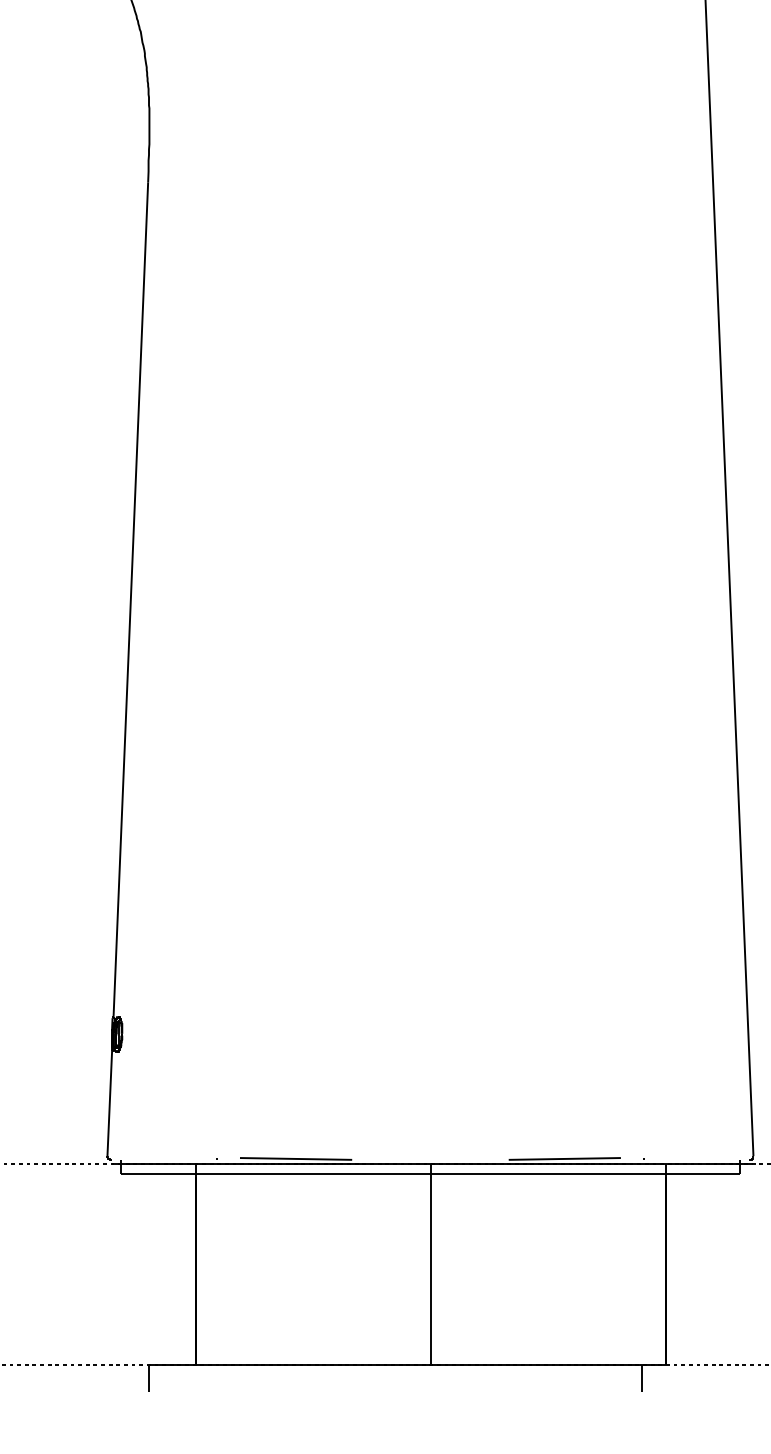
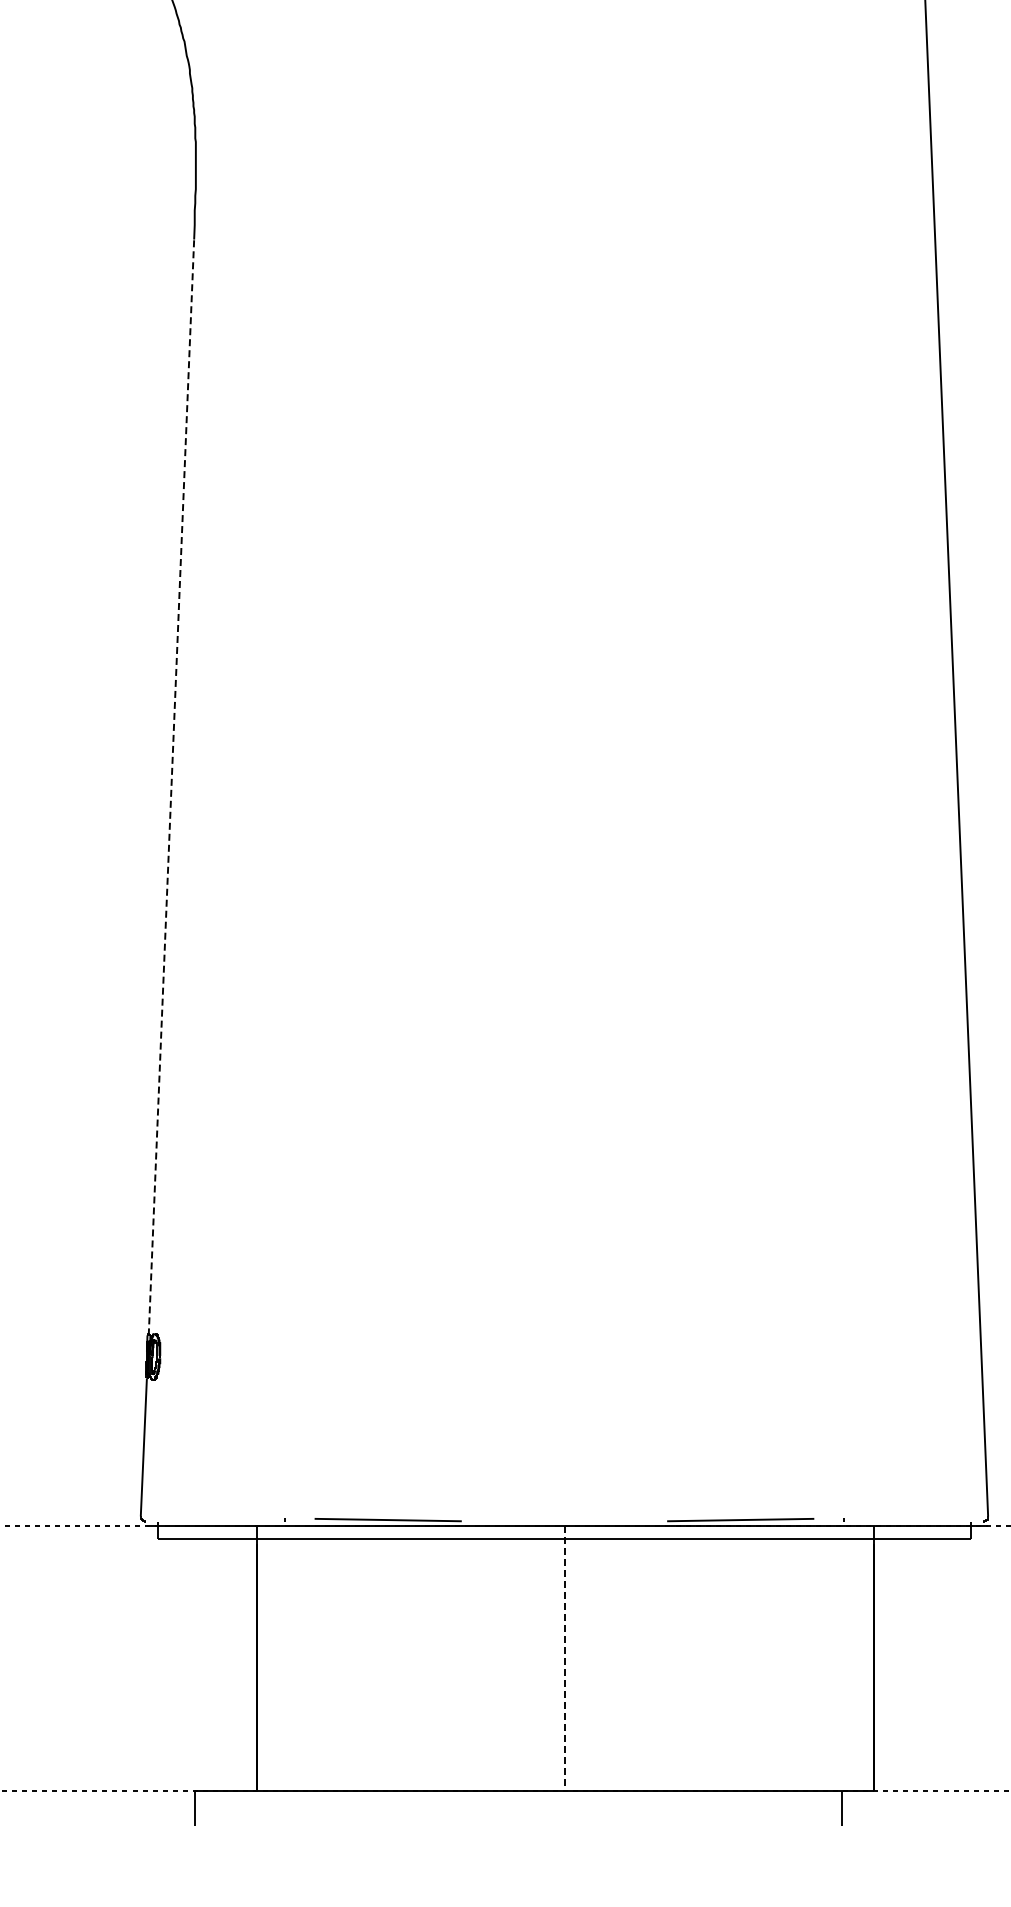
line: (130, 599) -> (171, 786), solid -> dashed
line: (431, 1264) -> (565, 1658), solid -> dashed

